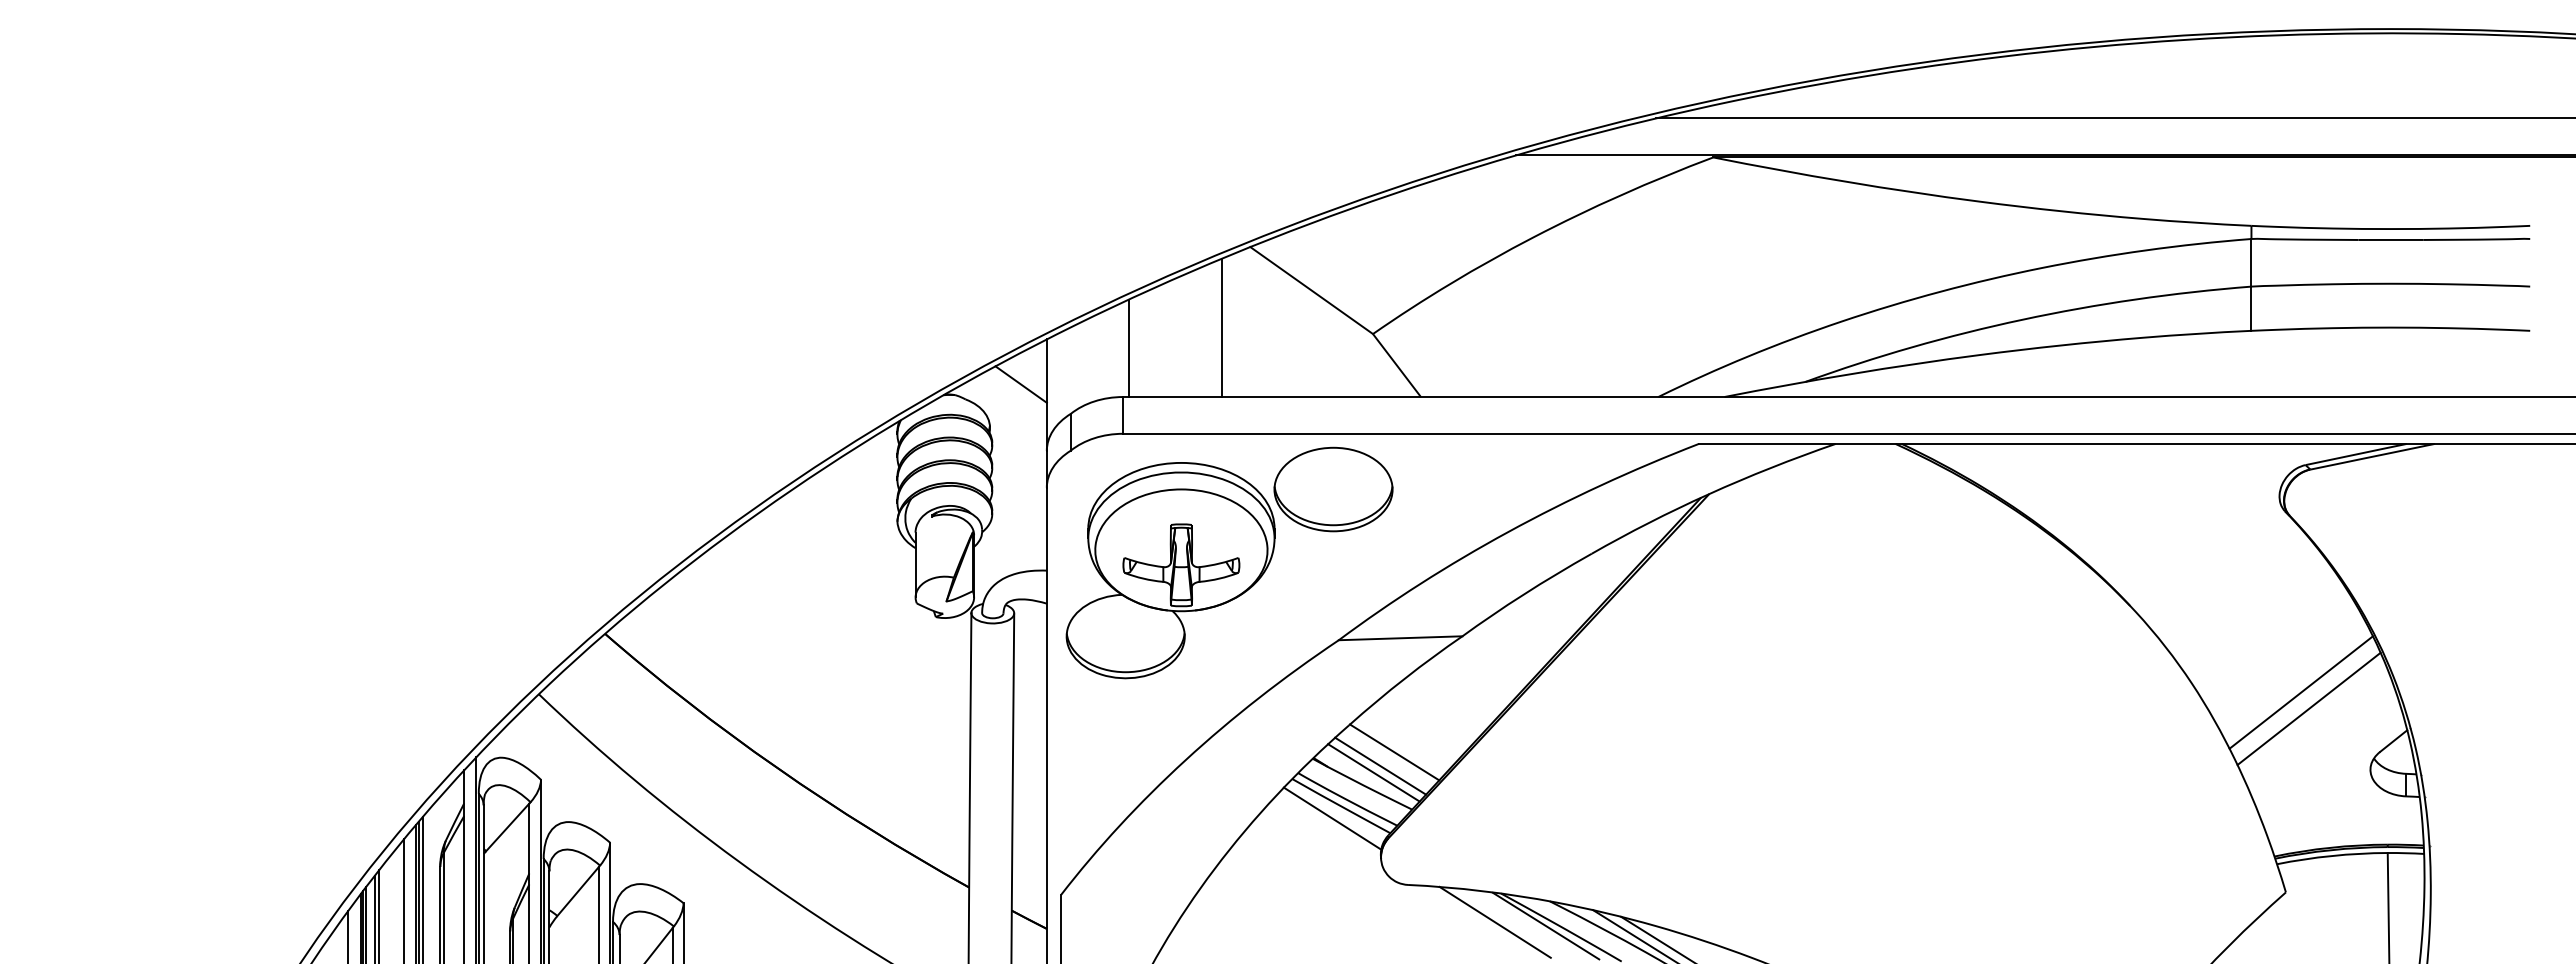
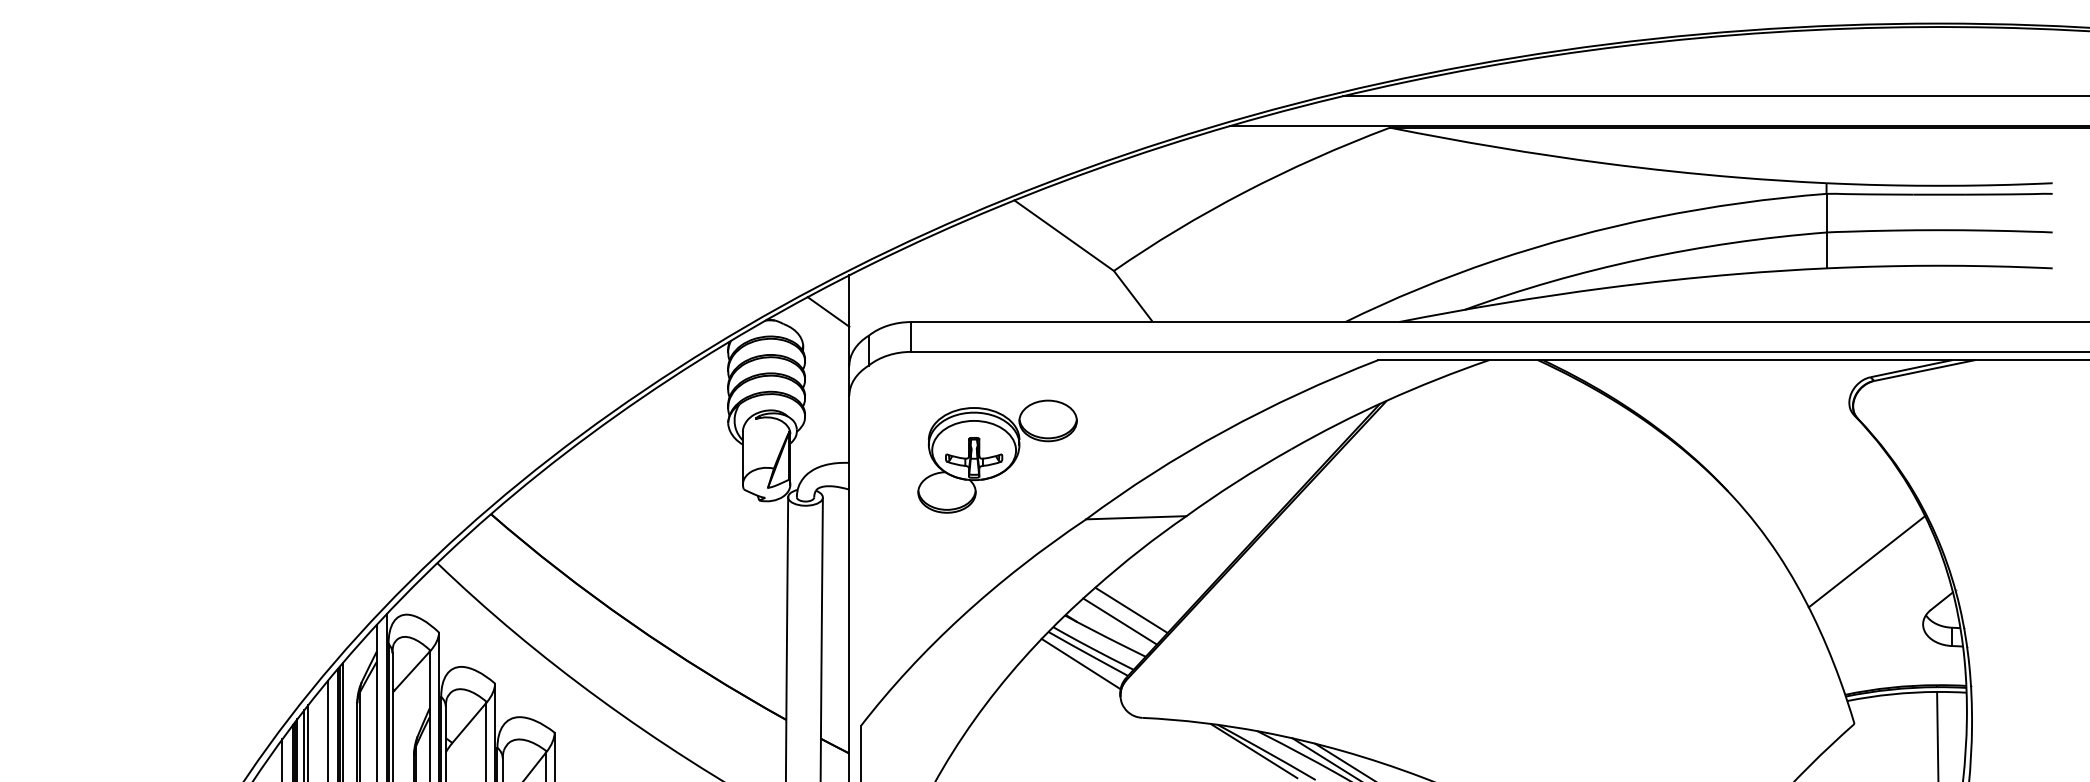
line: (1221, 327) -> (991, 265), removed
line: (1128, 348) -> (915, 282), removed
part: (1229, 562) -> (997, 456), size x0.6
line: (2308, 708) -> (1872, 574), removed
line: (1373, 772) -> (1114, 626), removed
line: (1494, 921) -> (1212, 747), removed

